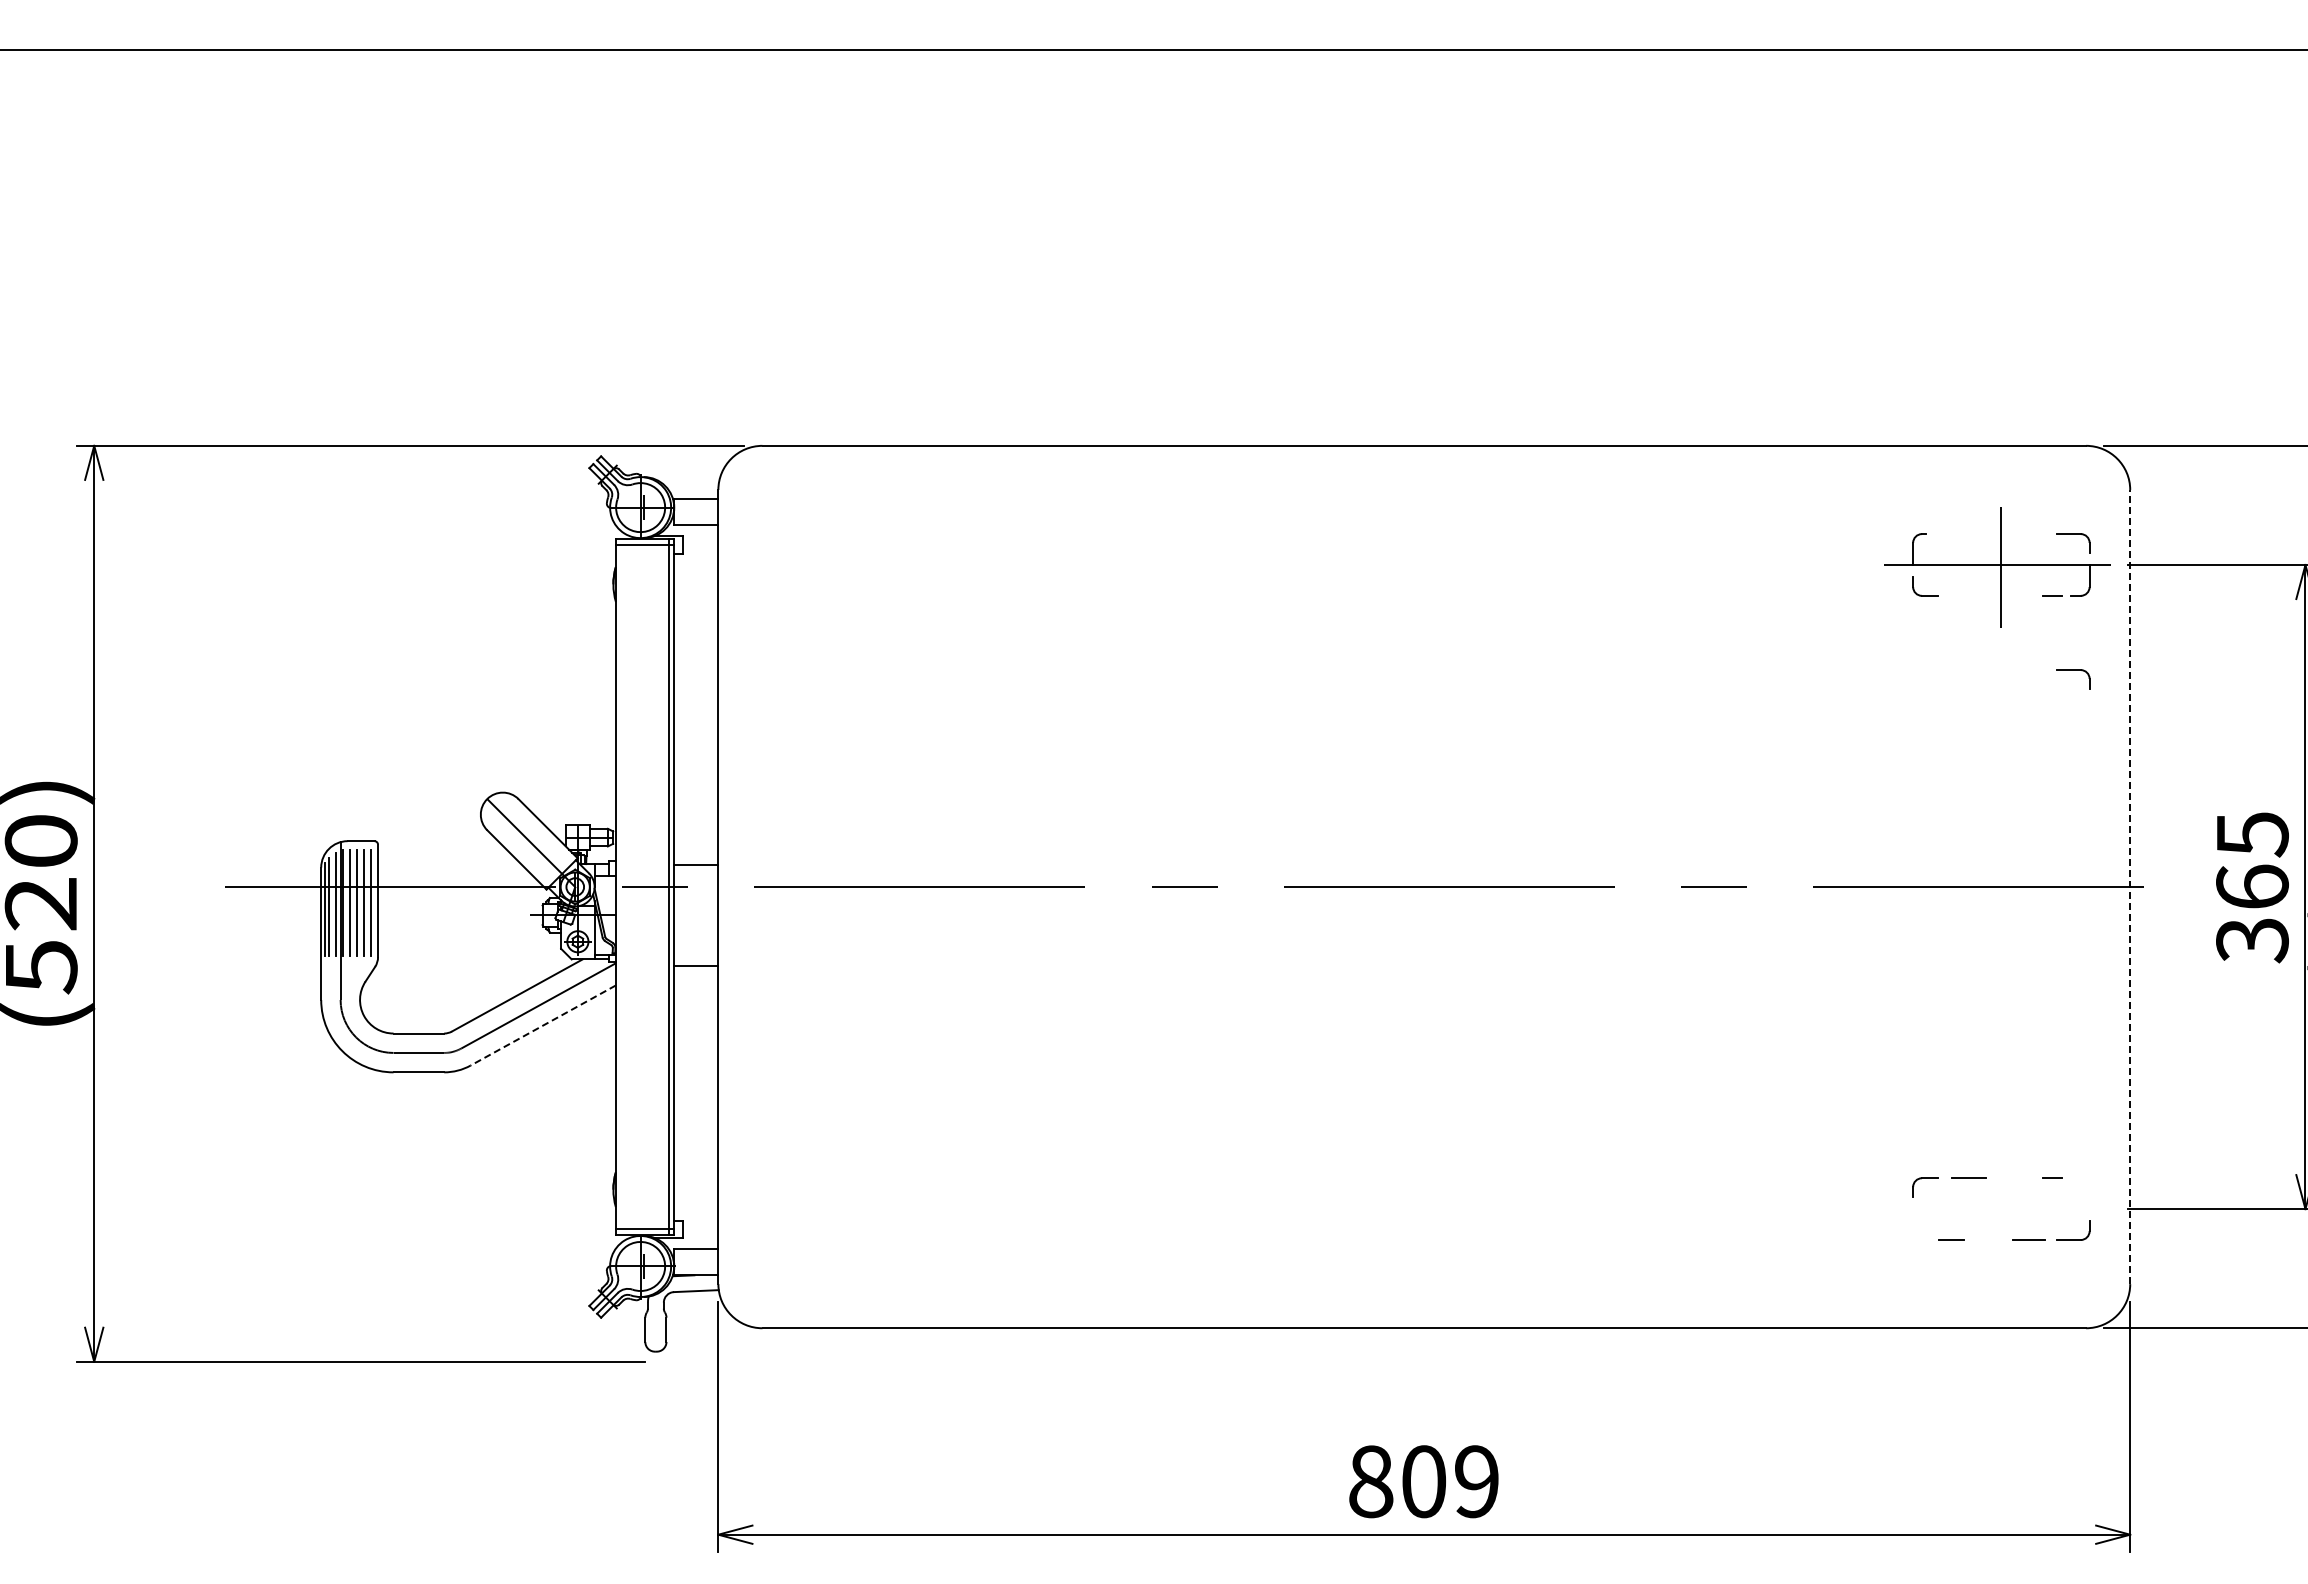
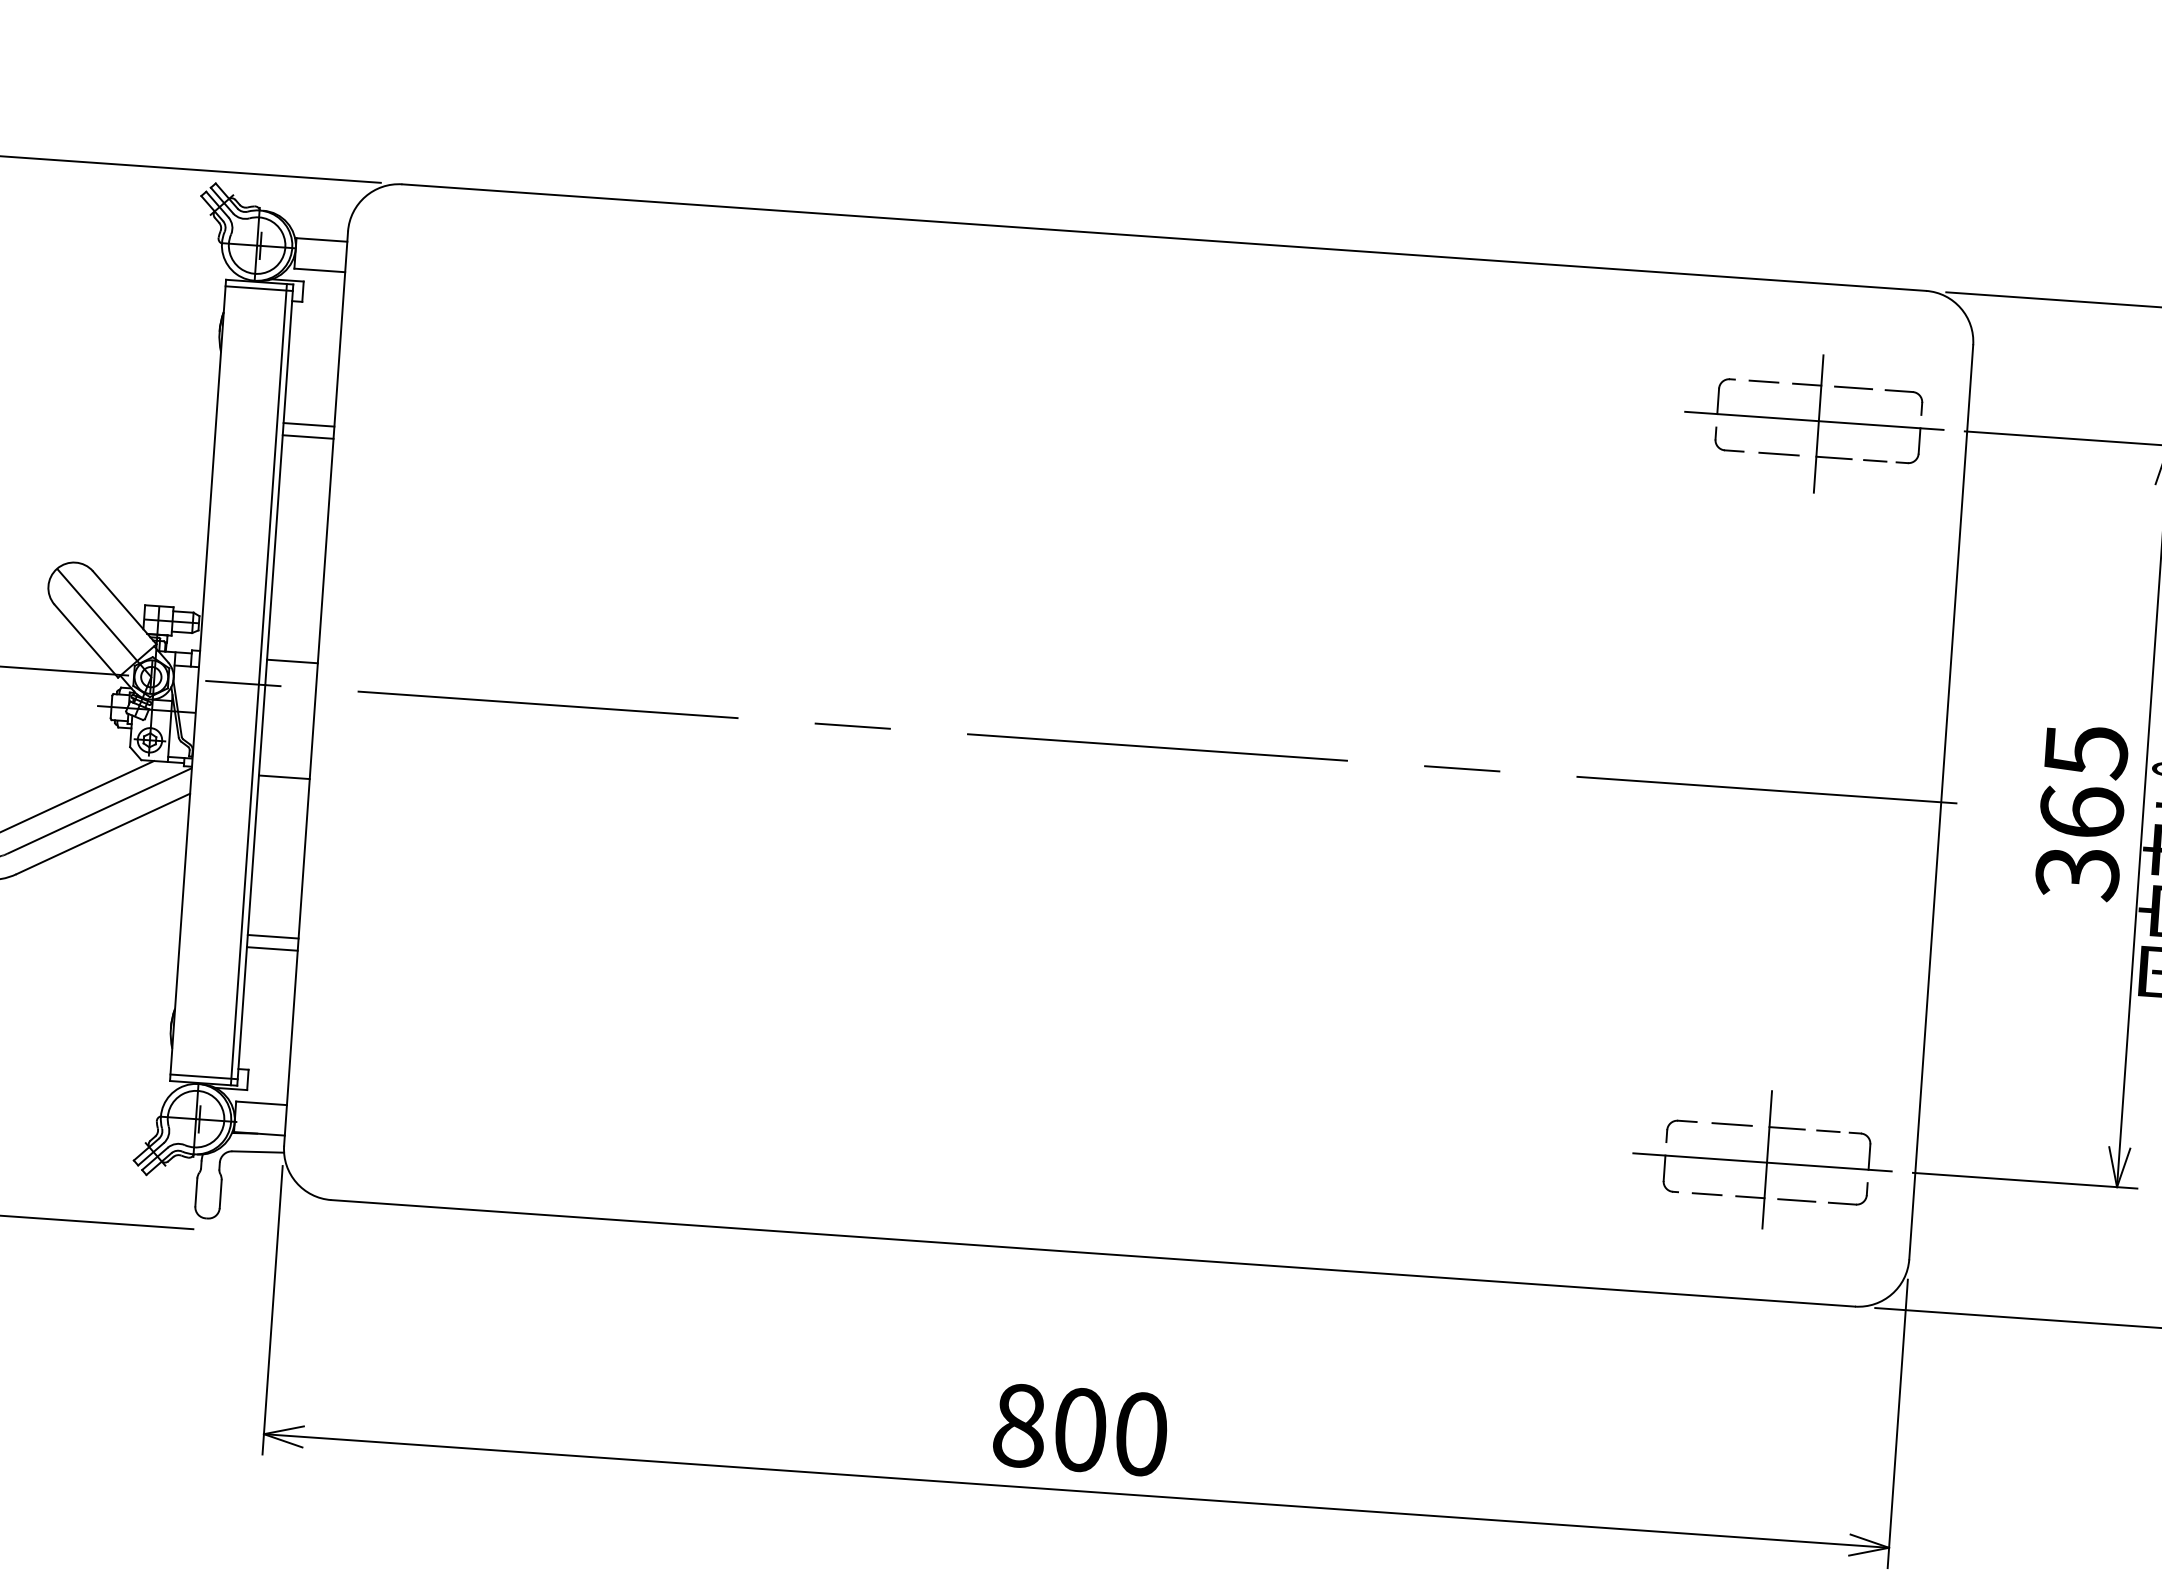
line: (1951, 534) -> (1763, 382), added
line: (1988, 534) -> (1806, 385), added
line: (2029, 534) -> (1853, 388), added
line: (1968, 595) -> (1778, 453), added
line: (2016, 595) -> (1833, 457), added
line: (696, 659) -> (309, 424), added
line: (696, 669) -> (308, 436), added
part: (2073, 670) -> (1893, 548), removed
line: (2130, 886) -> (1941, 801), dashed -> solid
line: (543, 1025) -> (103, 833), dashed -> solid
line: (696, 1104) -> (273, 937), added
line: (696, 1114) -> (272, 948), added
part: (1997, 1206) -> (1762, 1159), added
text: (1476, 1481) -> (1140, 1433), 809 -> 800

